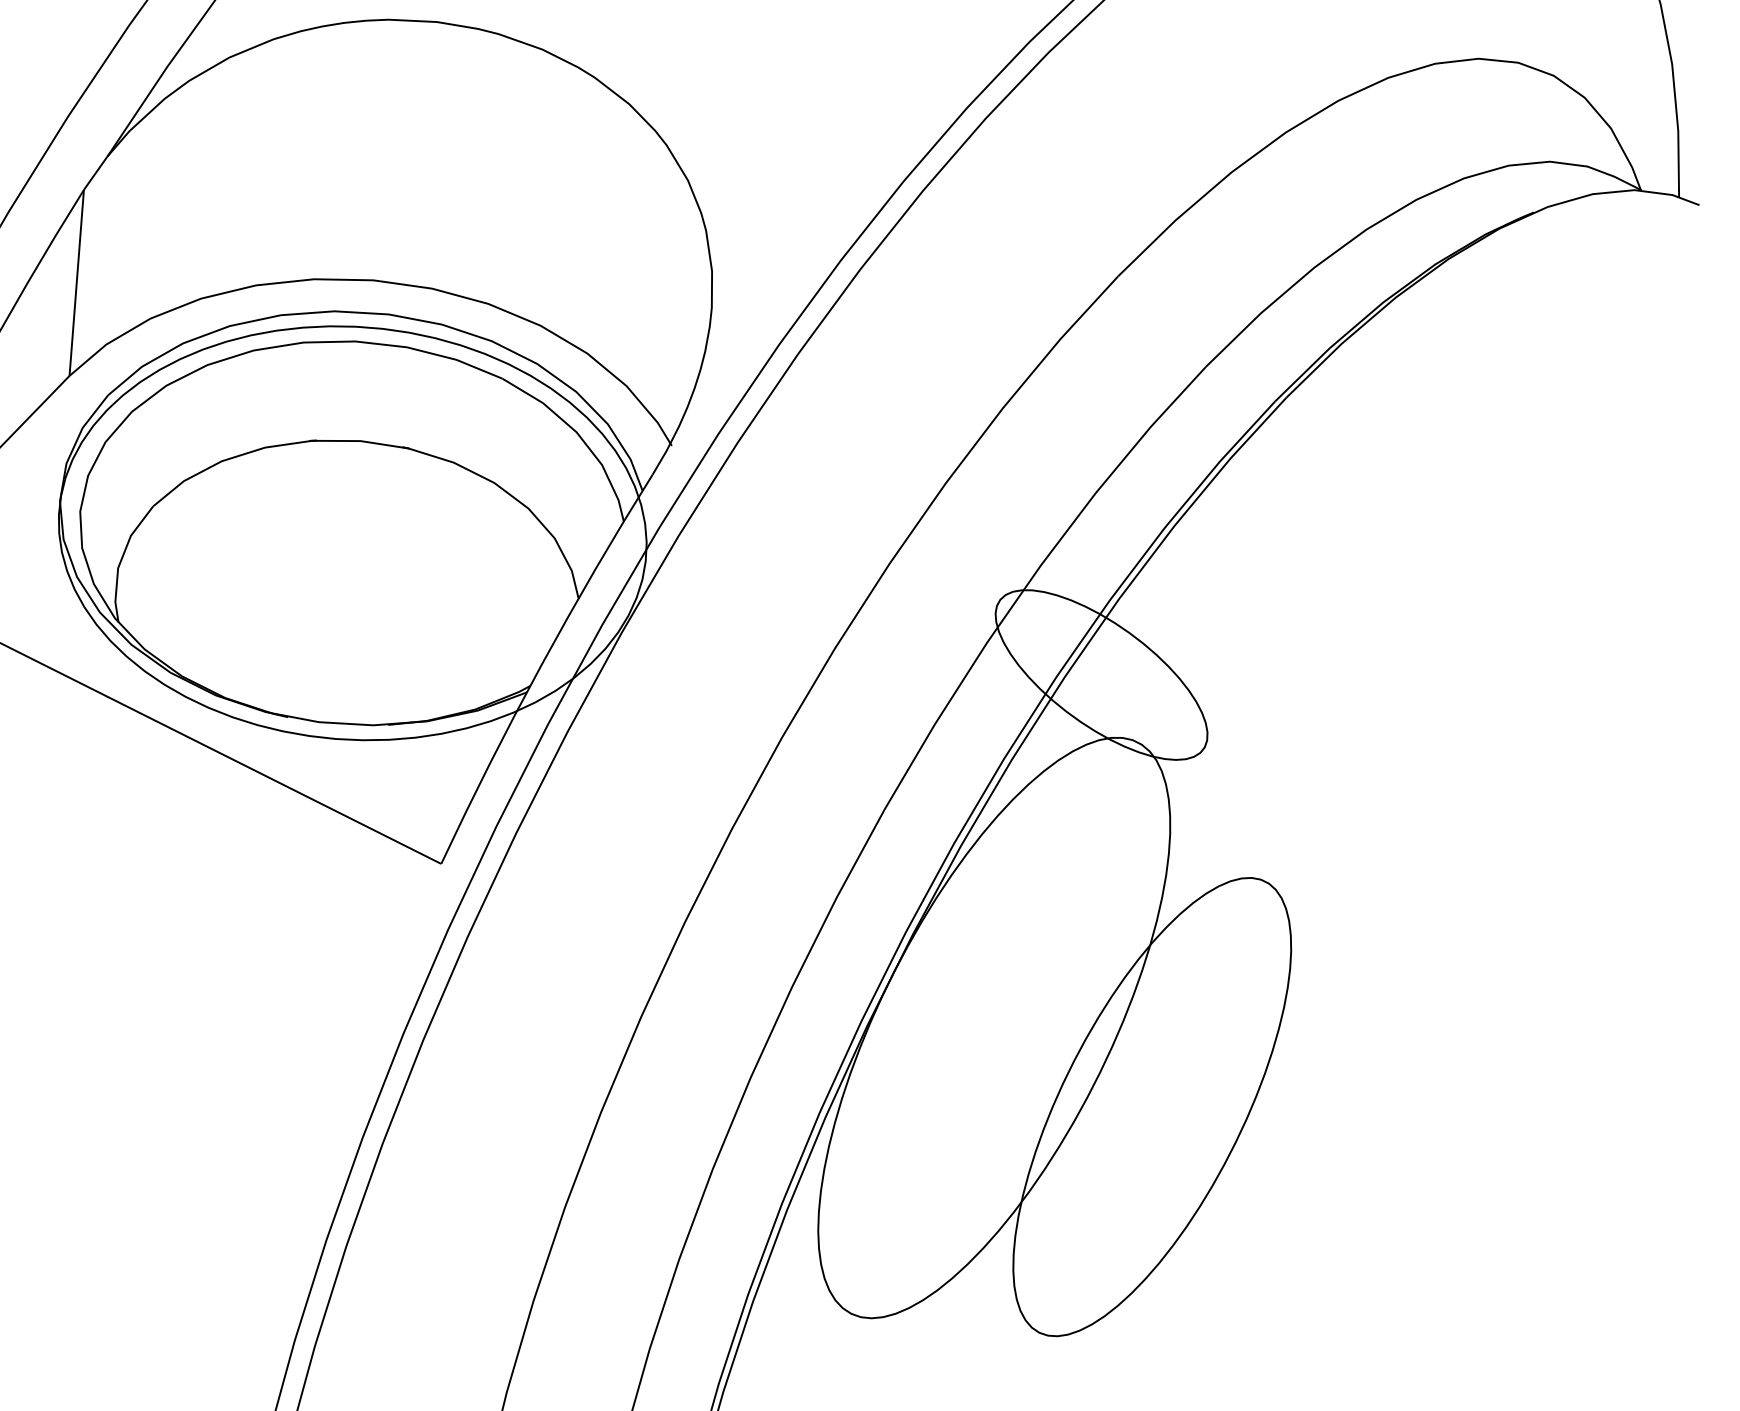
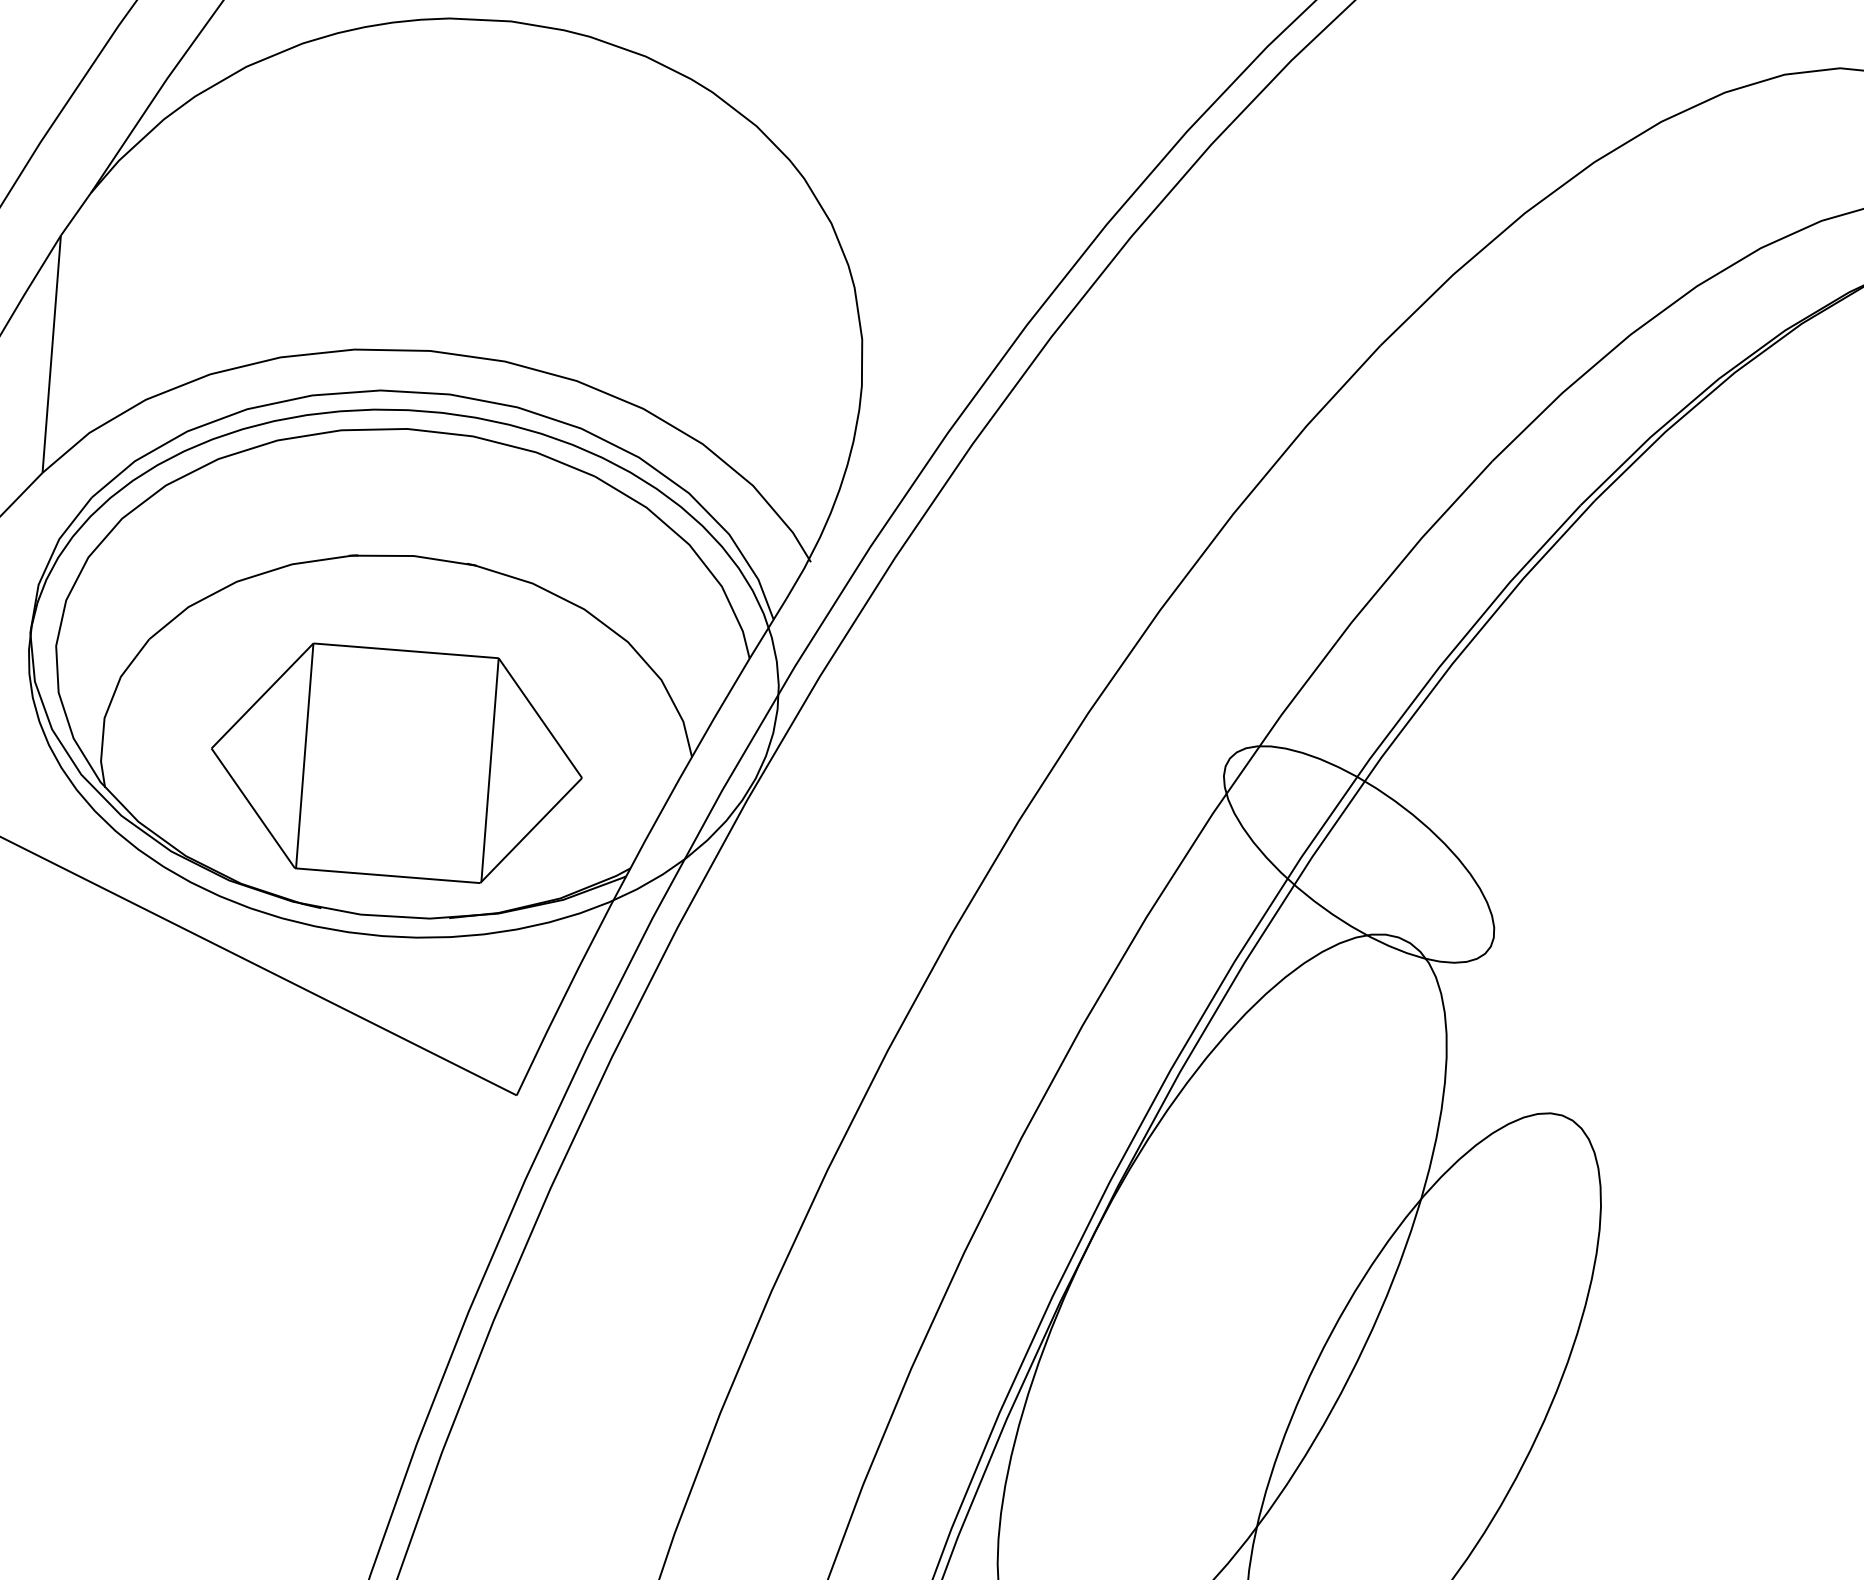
part: (346, 603) -> (395, 763), added

